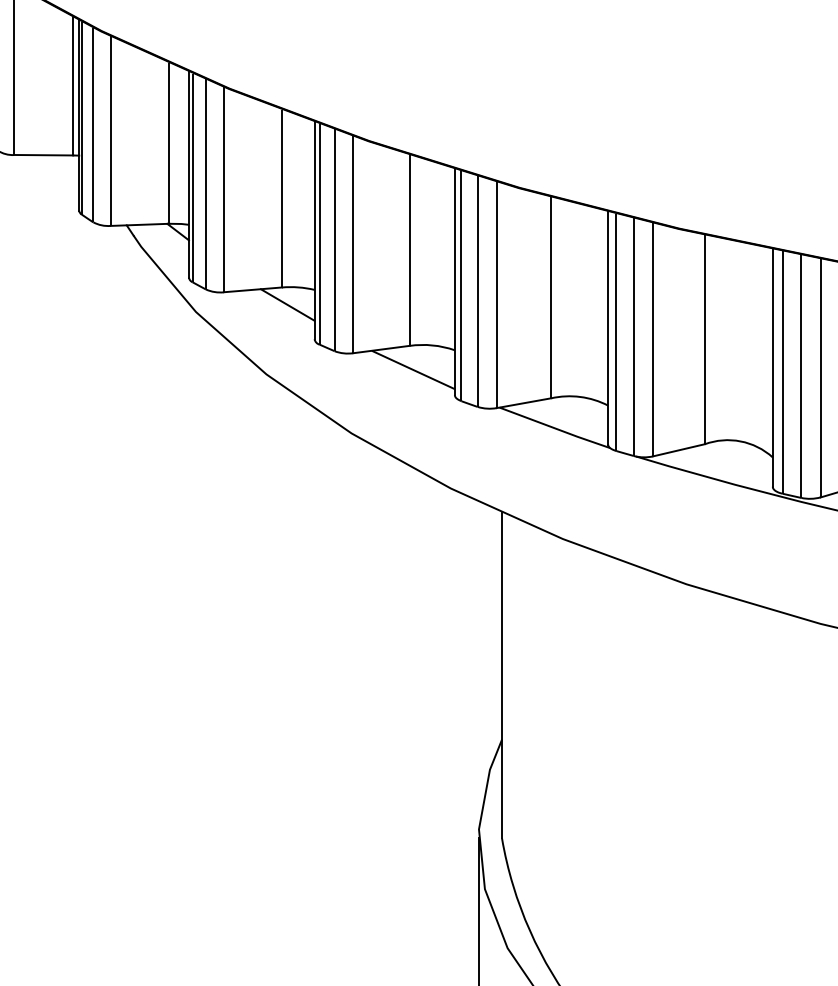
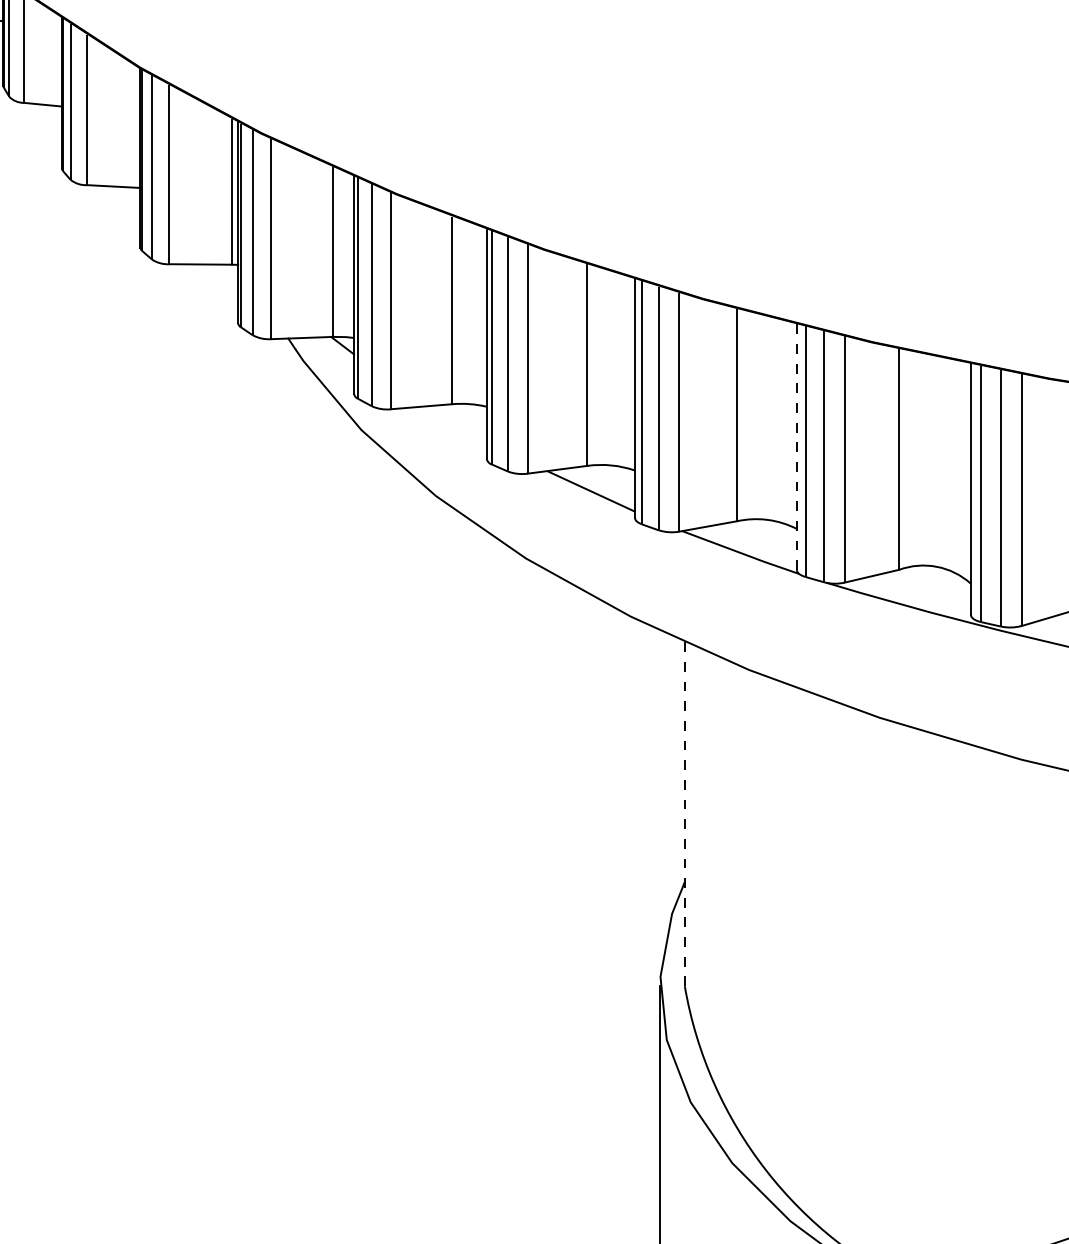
line: (287, 304) -> (458, 422), removed
line: (607, 328) -> (796, 447), solid -> dashed
line: (501, 675) -> (684, 814), solid -> dashed

